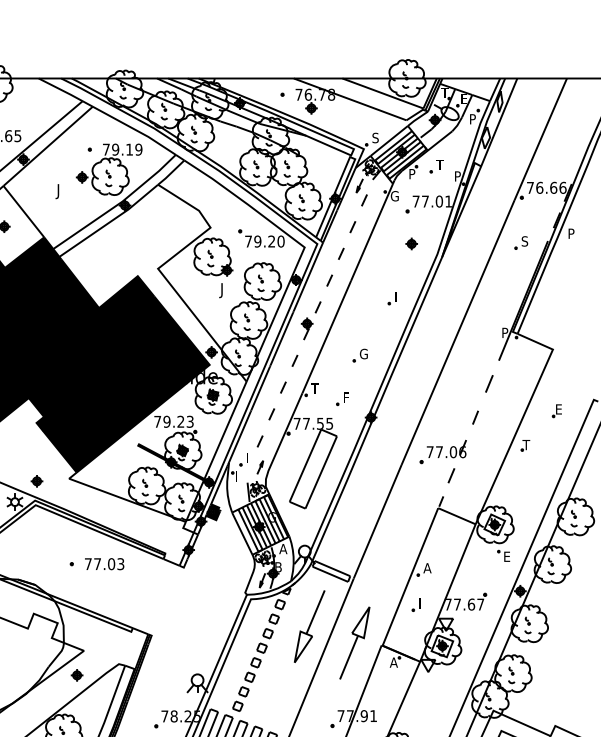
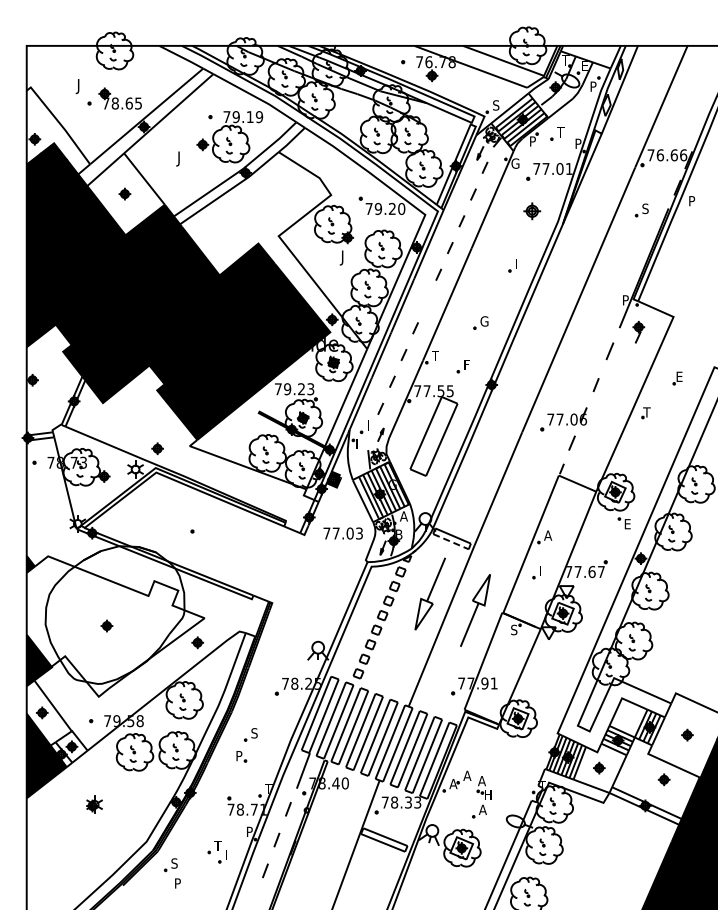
part: (411, 244) -> (532, 211), size x1.4
part: (306, 329) -> (638, 332), moved
text: (103, 564) -> (342, 533), moved
line: (330, 574) -> (451, 541), solid -> dashed
text: (393, 662) -> (514, 629), A -> S

